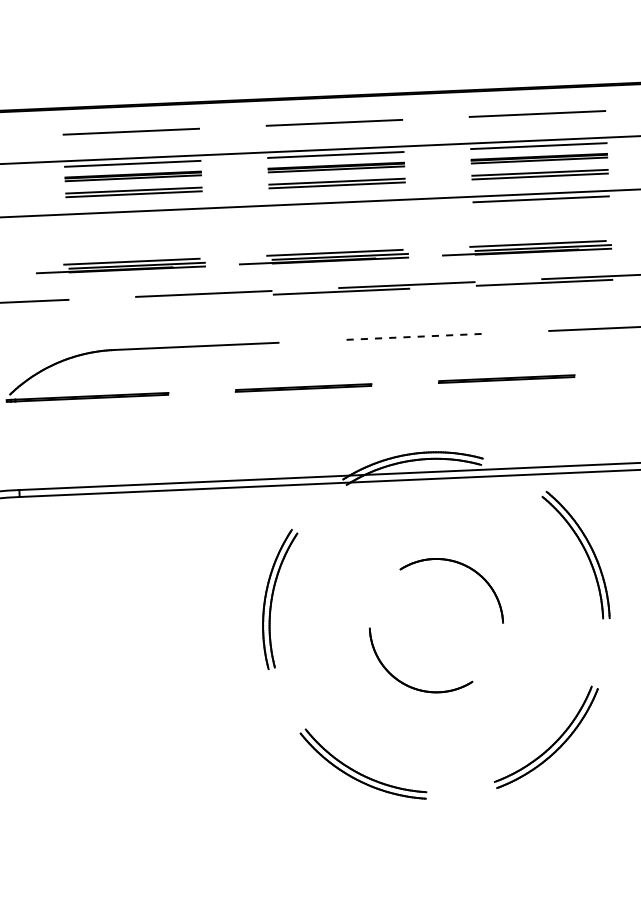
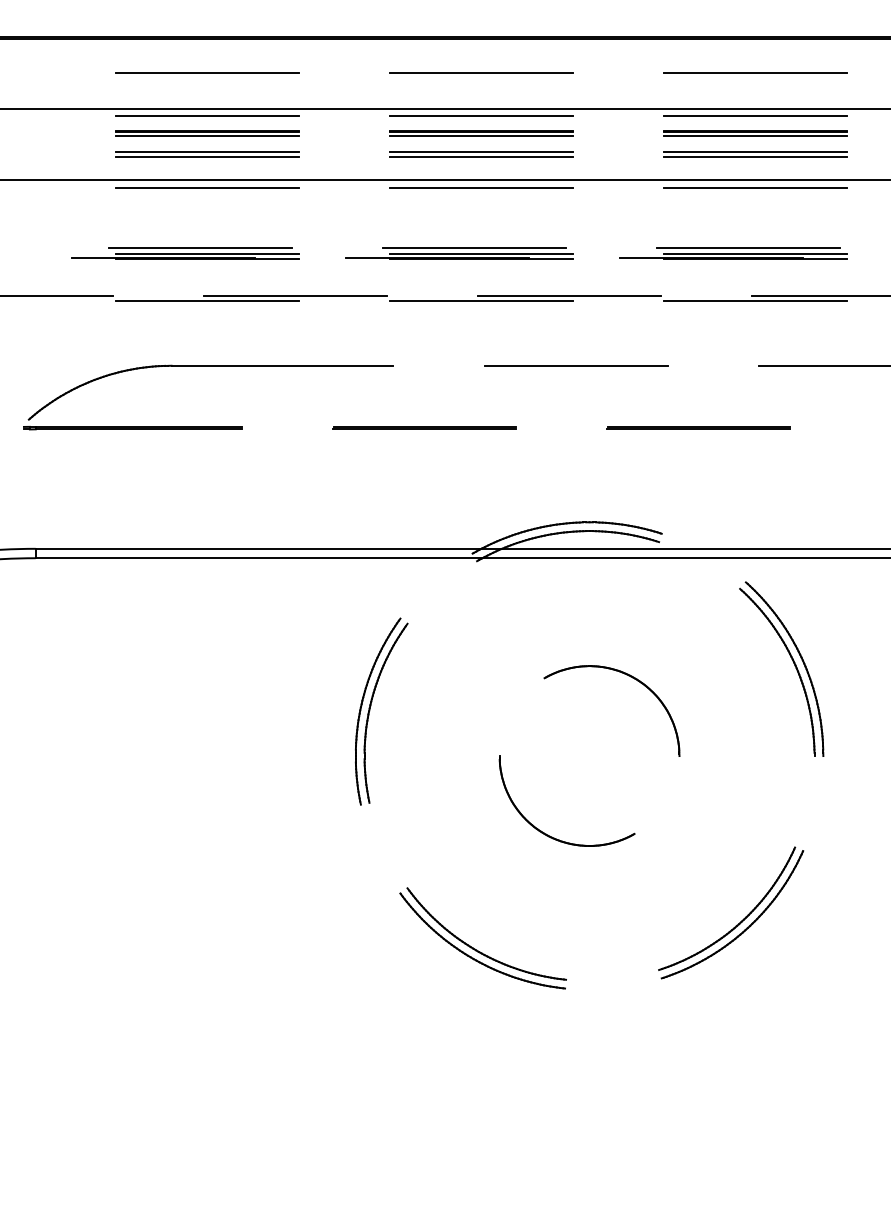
line: (337, 207) -> (481, 187), added
line: (134, 216) -> (207, 187), added
line: (137, 300) -> (206, 300), added
line: (413, 336) -> (575, 365), dashed -> solid

